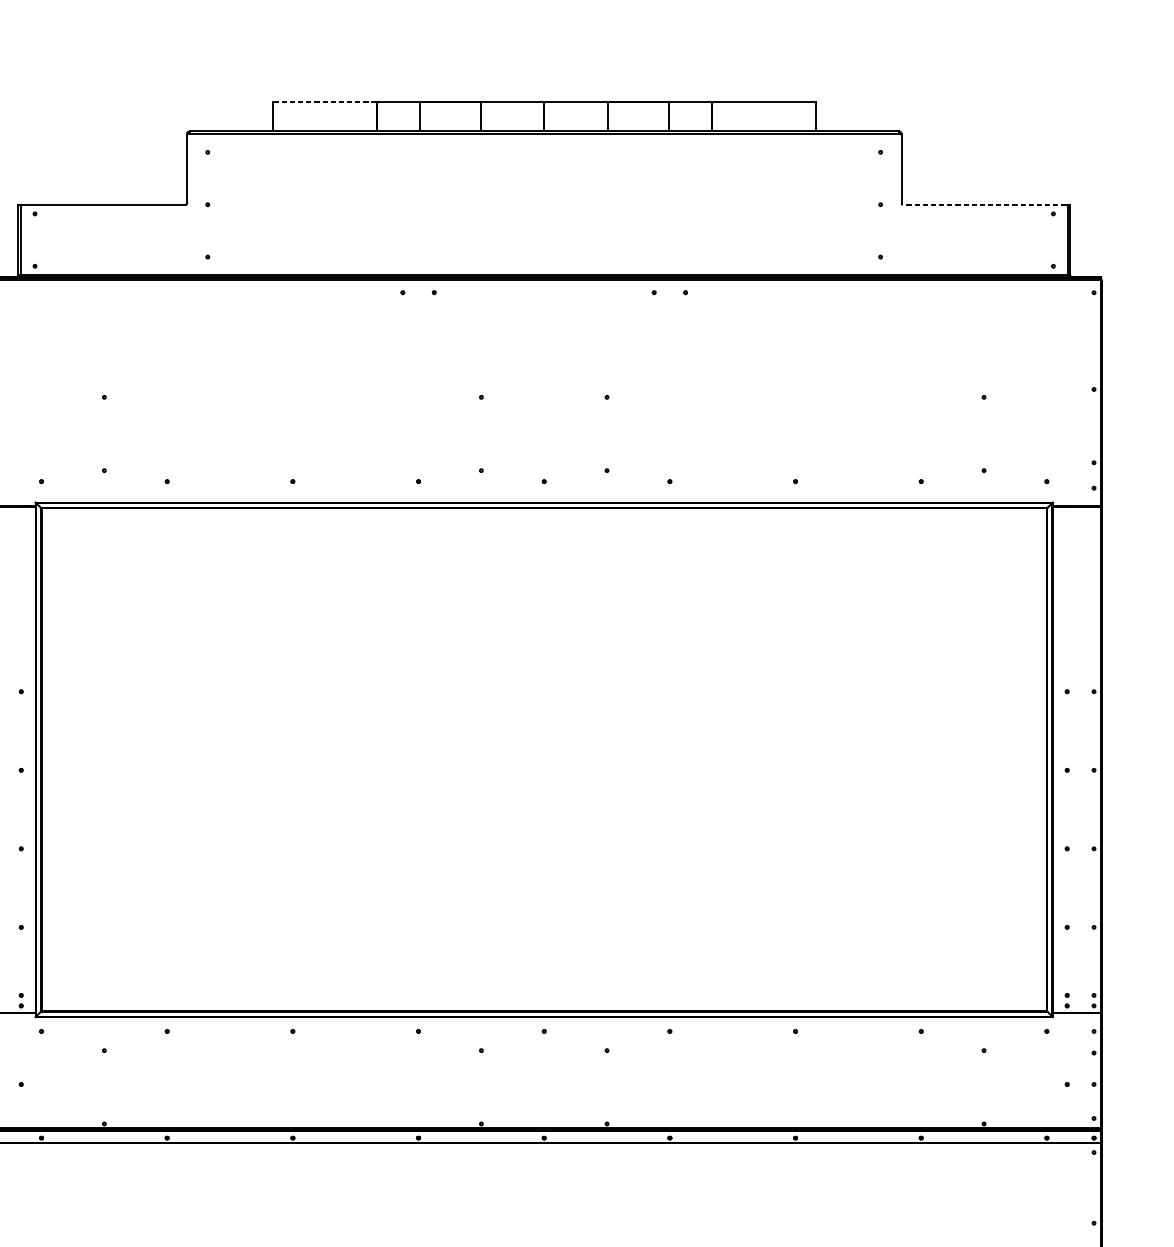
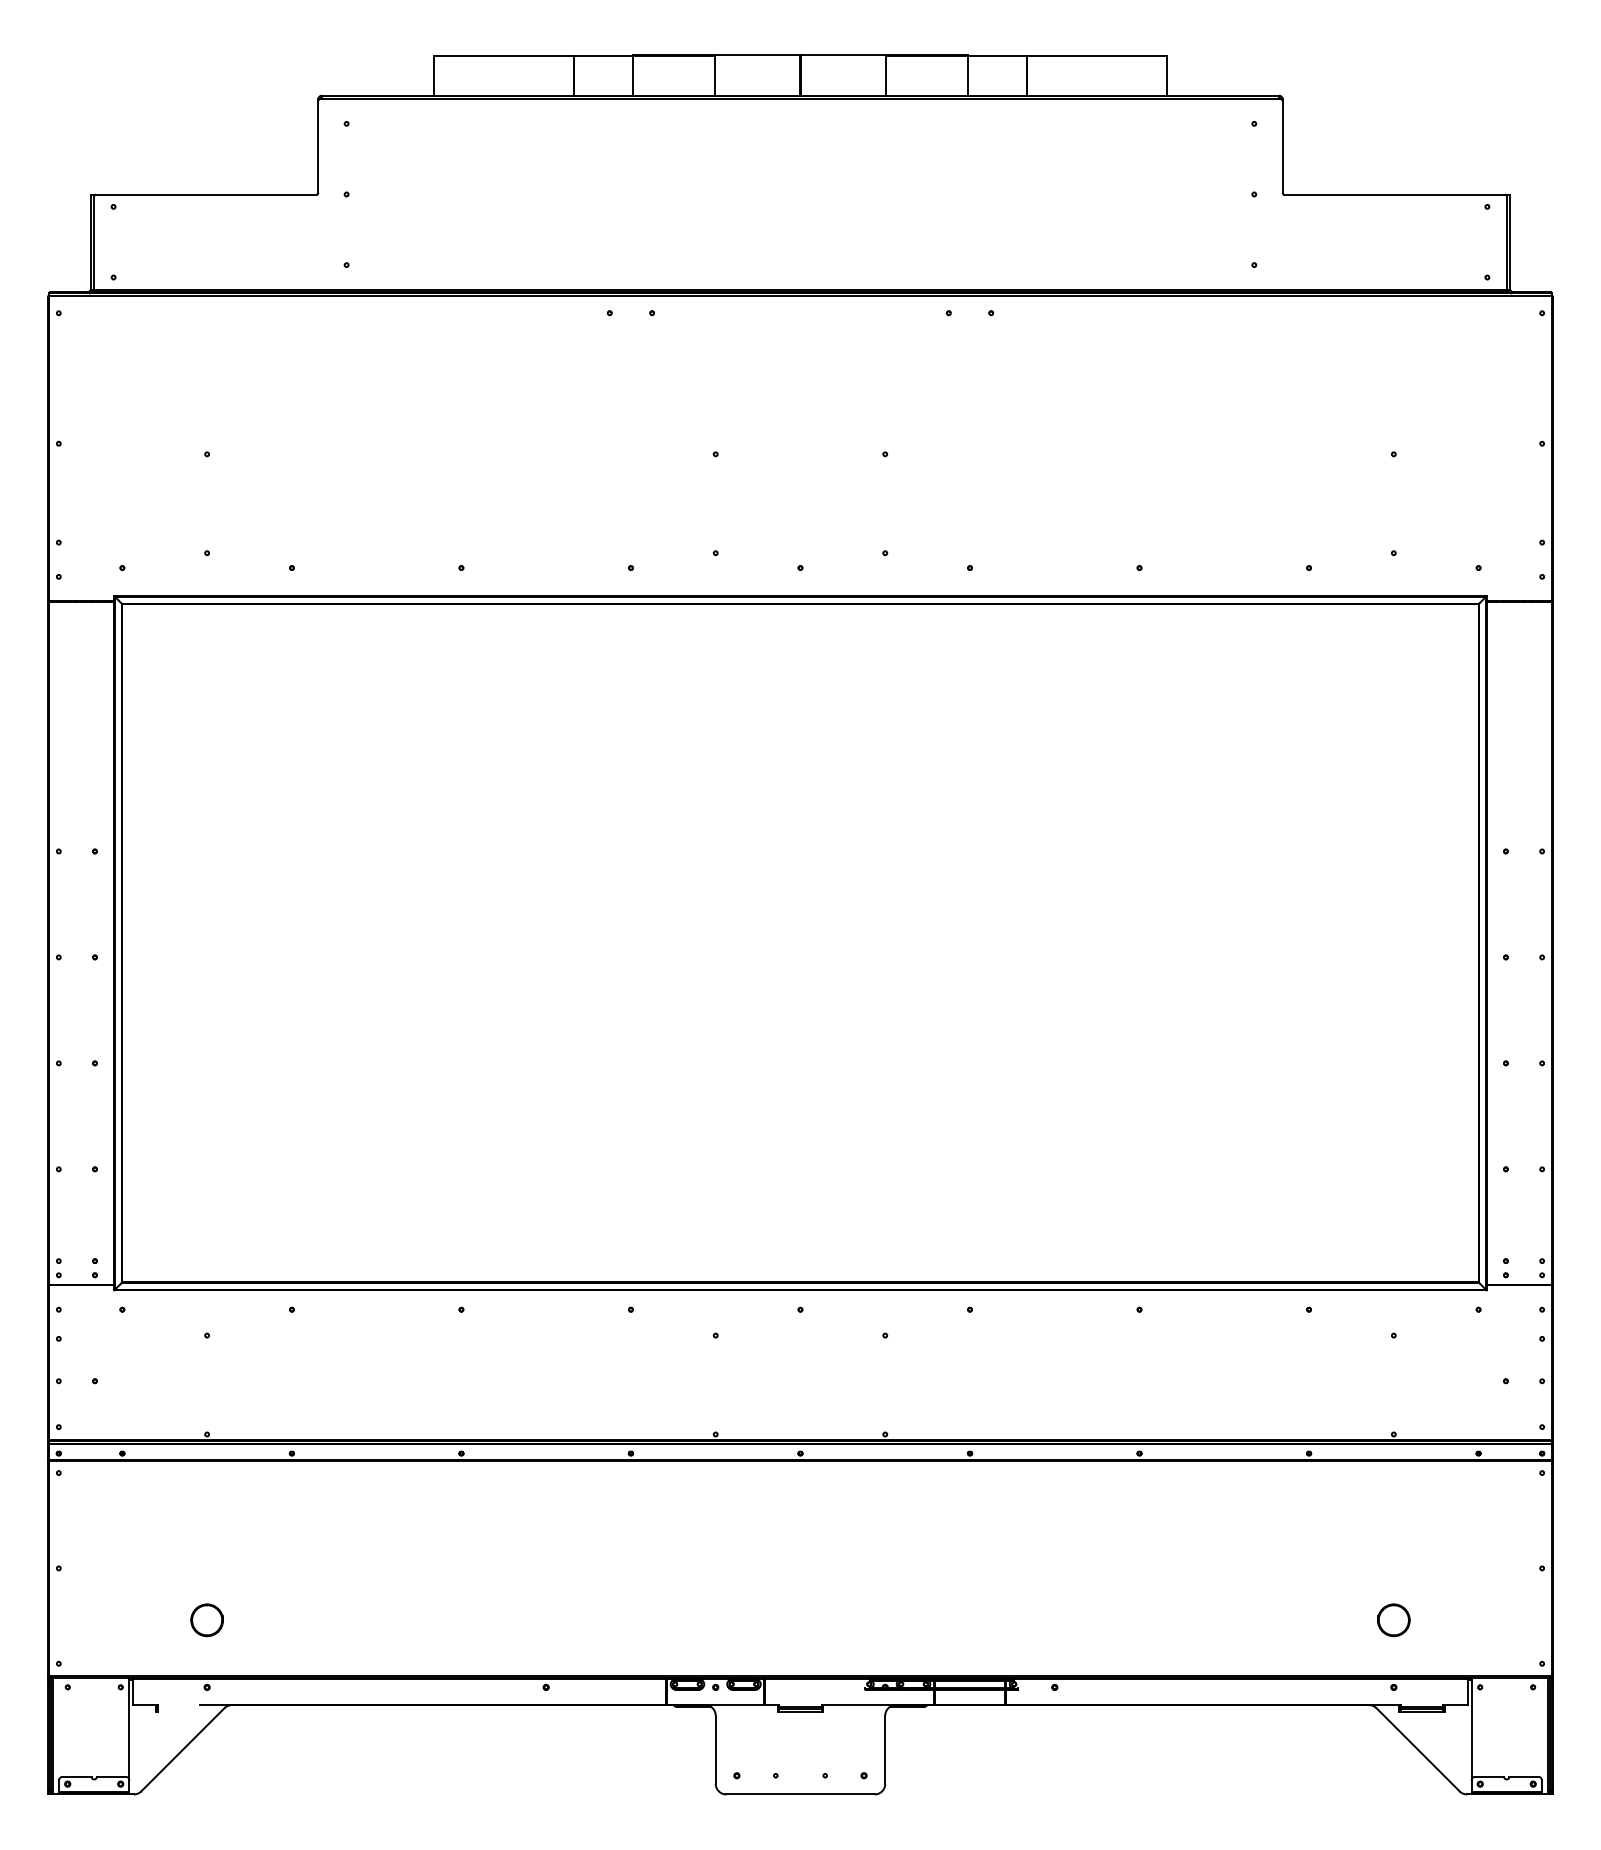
line: (324, 102) -> (503, 56), dashed -> solid
line: (984, 204) -> (1394, 194), dashed -> solid

